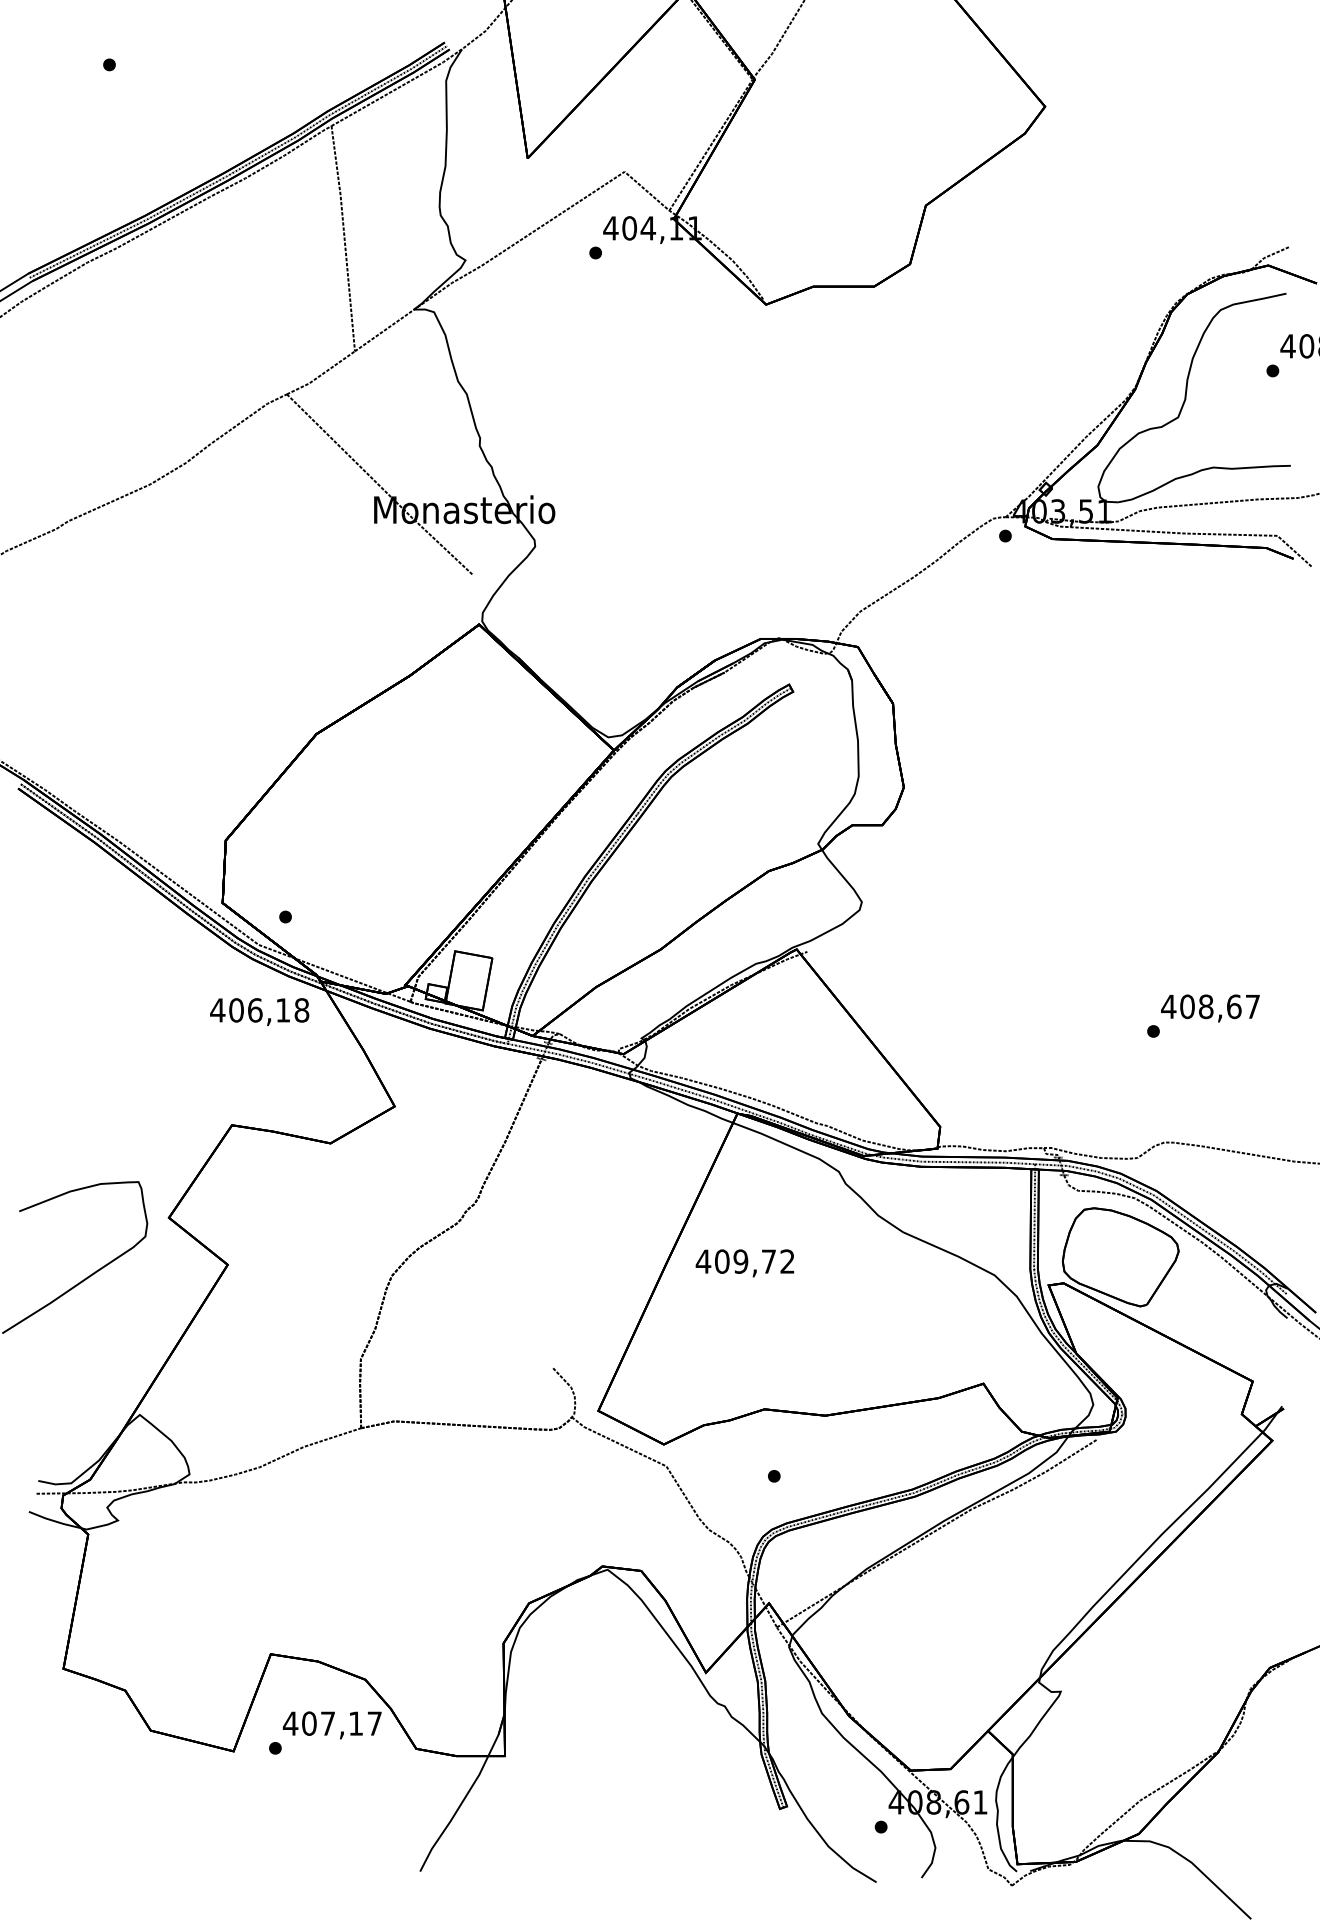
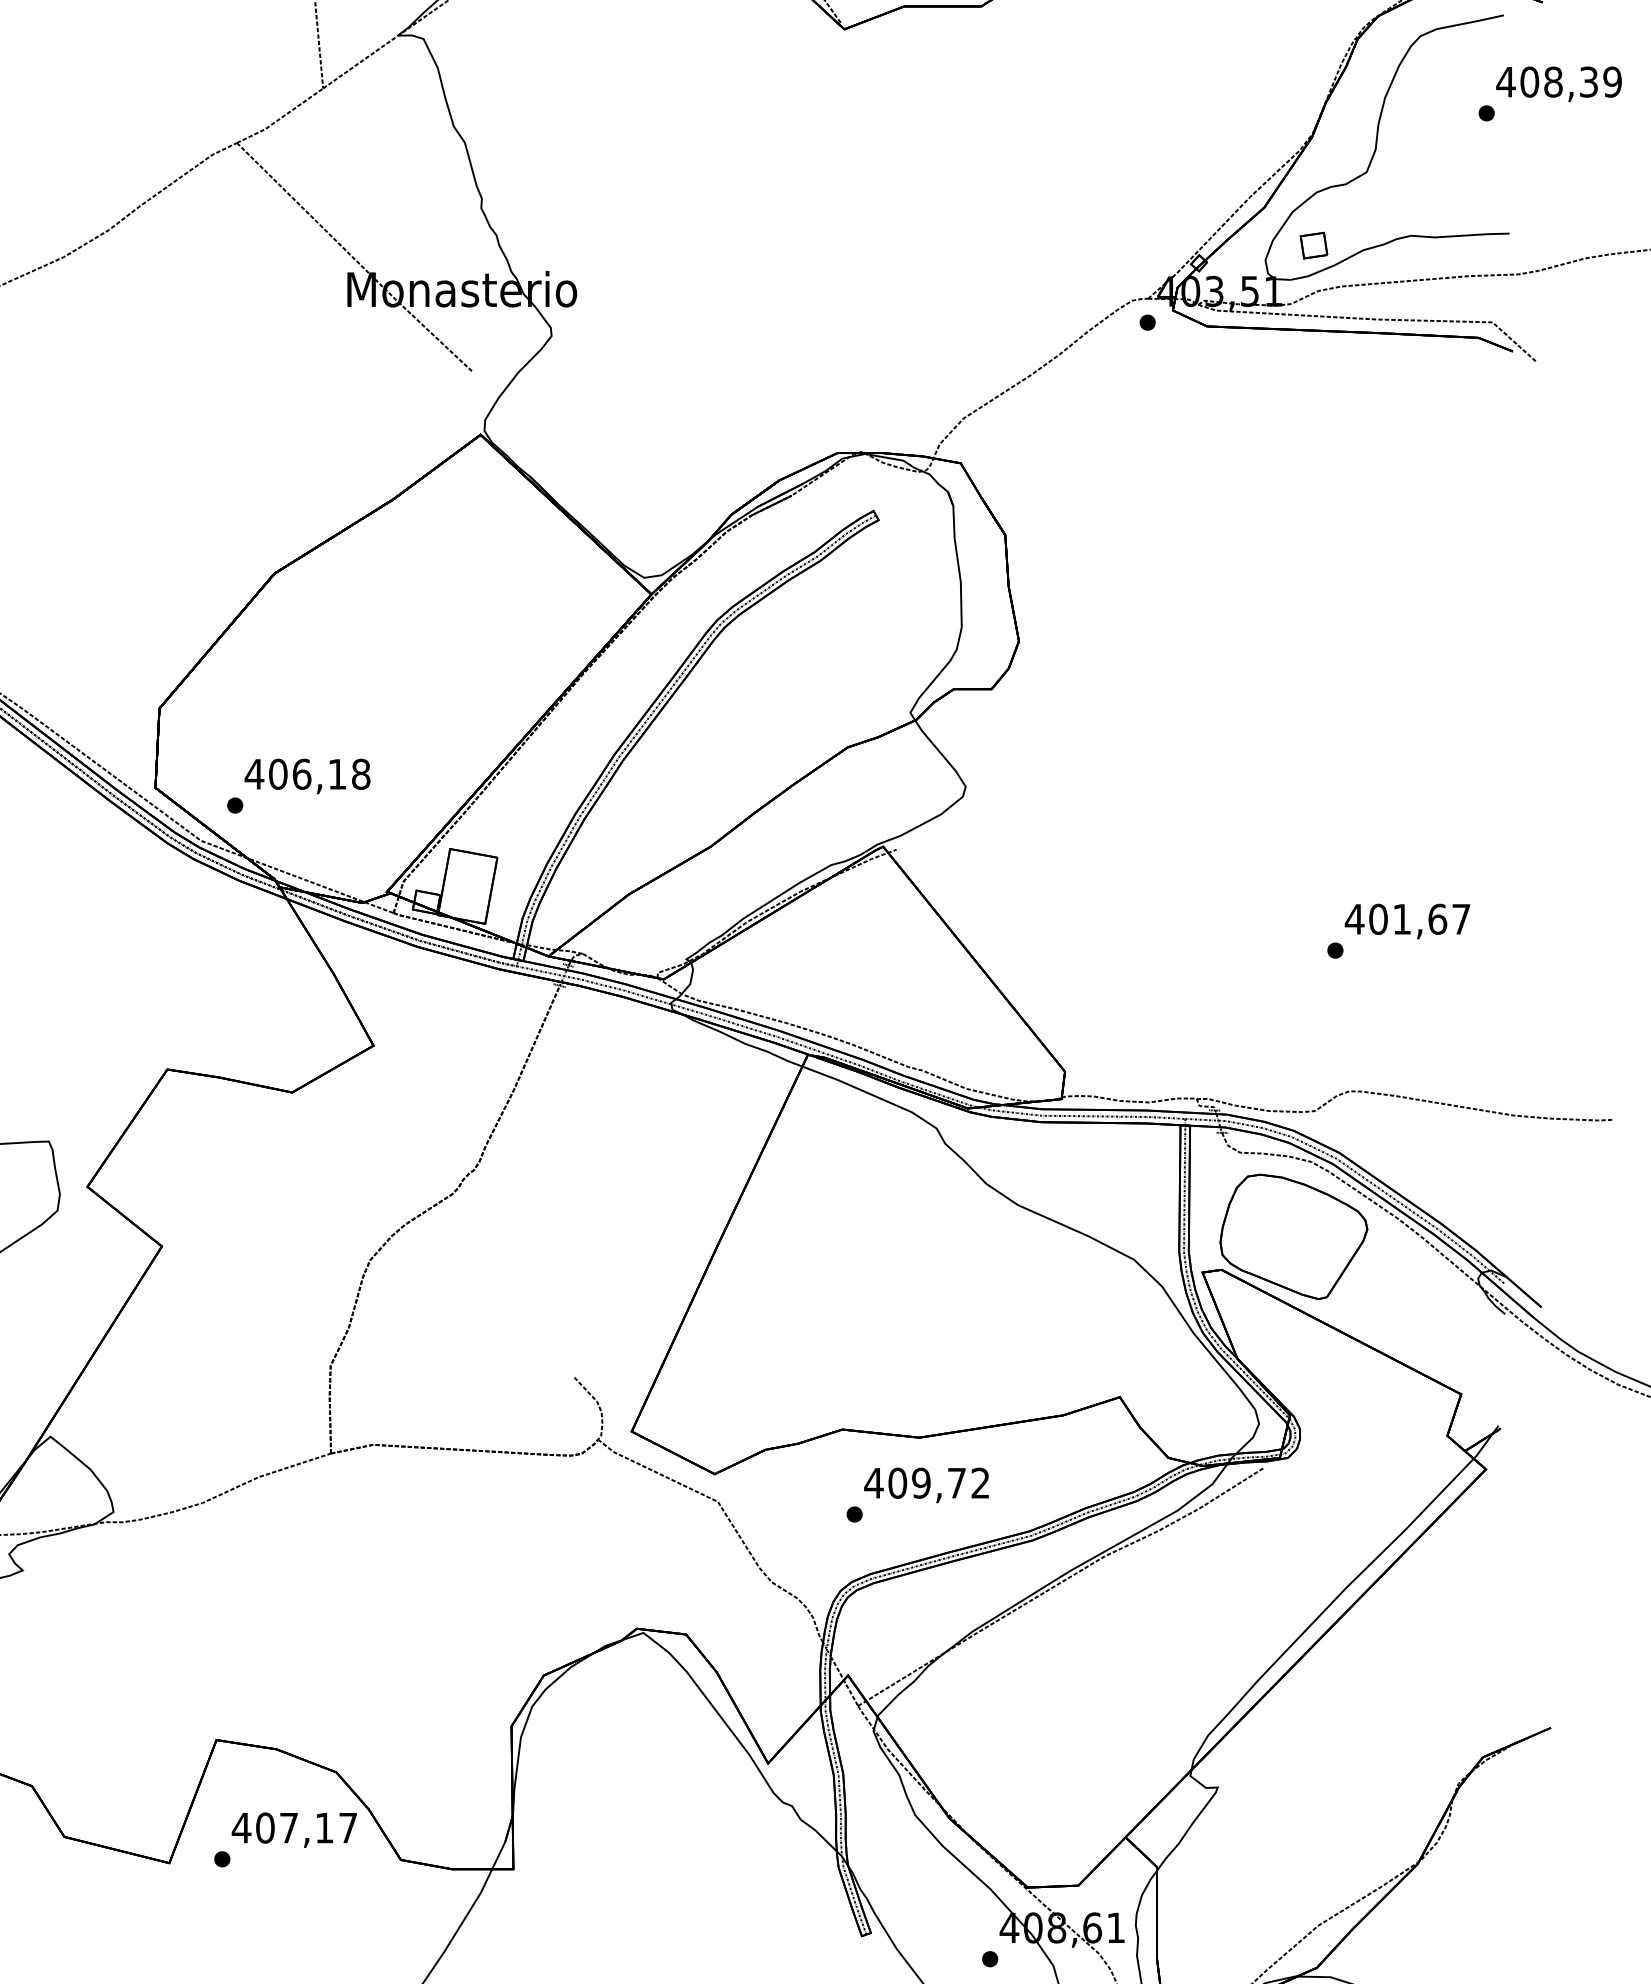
part: (1136, 475) -> (1313, 245), added
text: (1206, 1006) -> (1402, 918), 408,67 -> 401,67
text: (259, 1011) -> (307, 775), moved
text: (744, 1263) -> (925, 1485), moved

